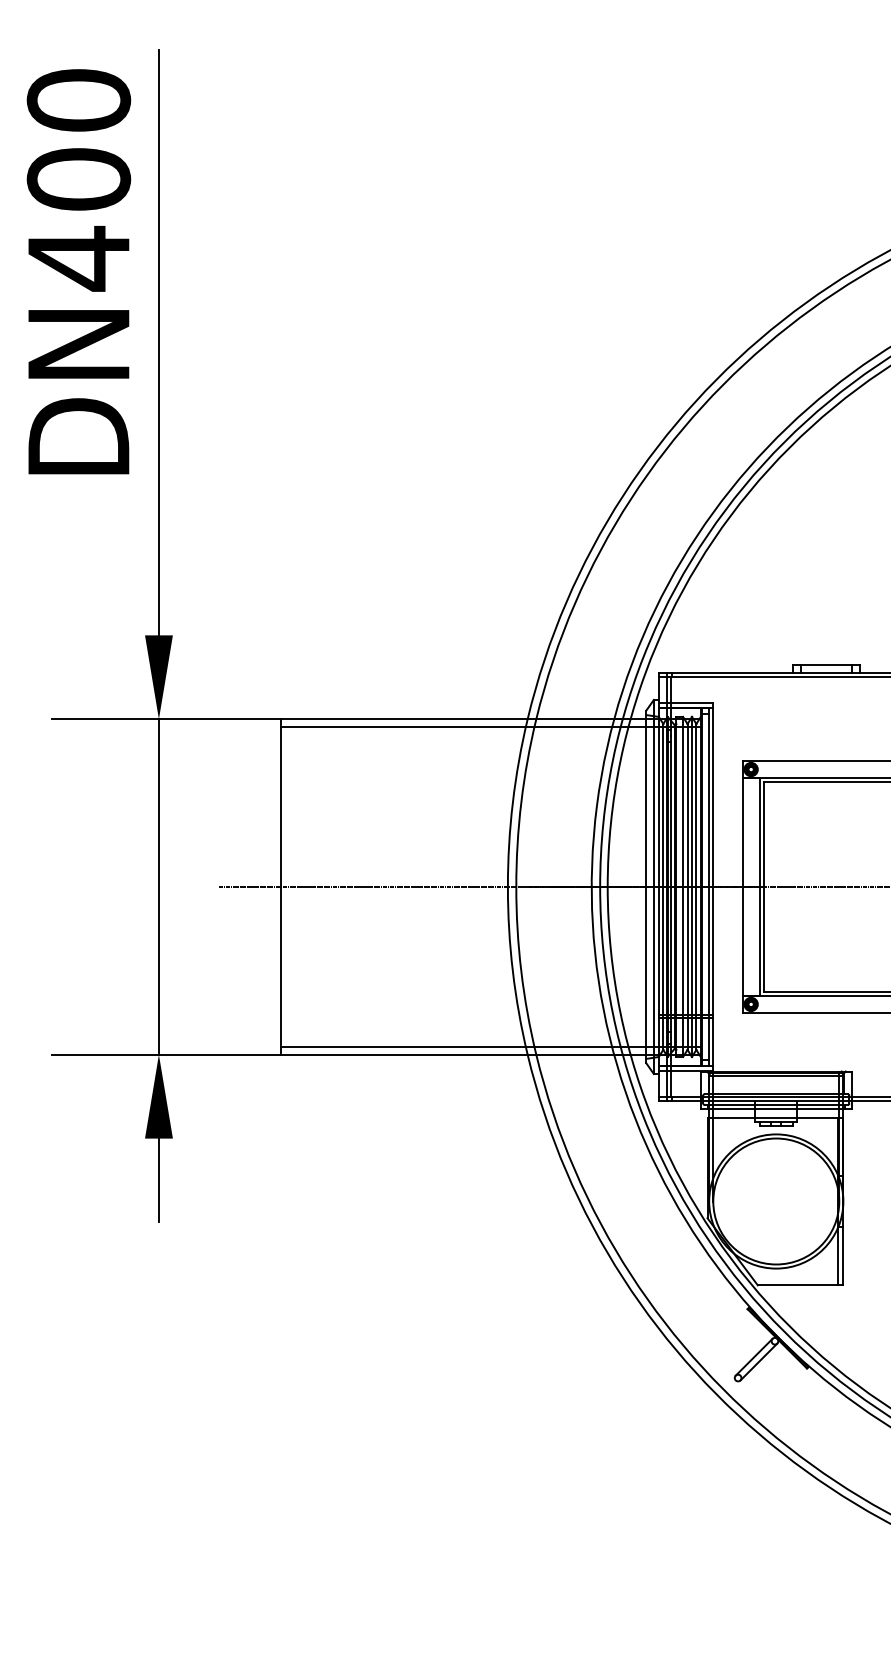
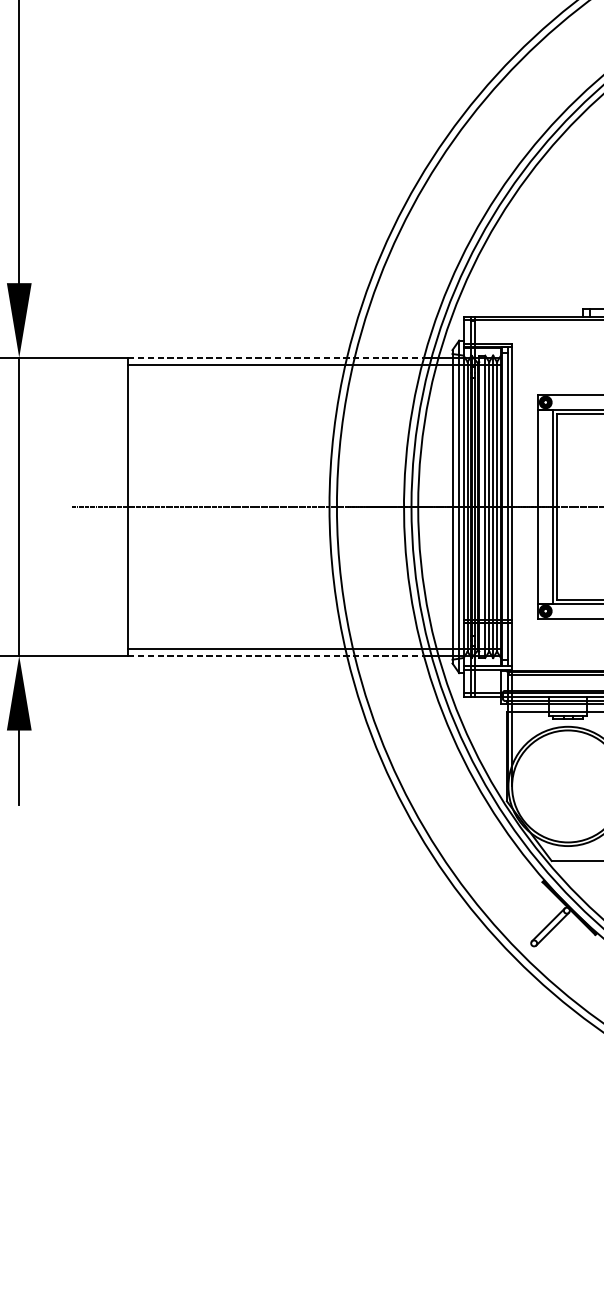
line: (448, 719) -> (276, 357), solid -> dashed
line: (448, 1054) -> (276, 655), solid -> dashed

